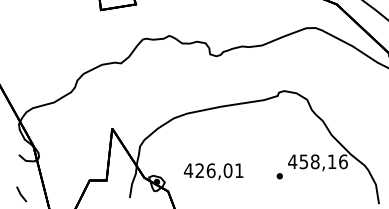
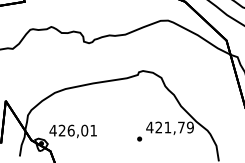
text: (323, 161) -> (174, 127), 458,16 -> 421,79
text: (213, 171) -> (73, 131), moved

